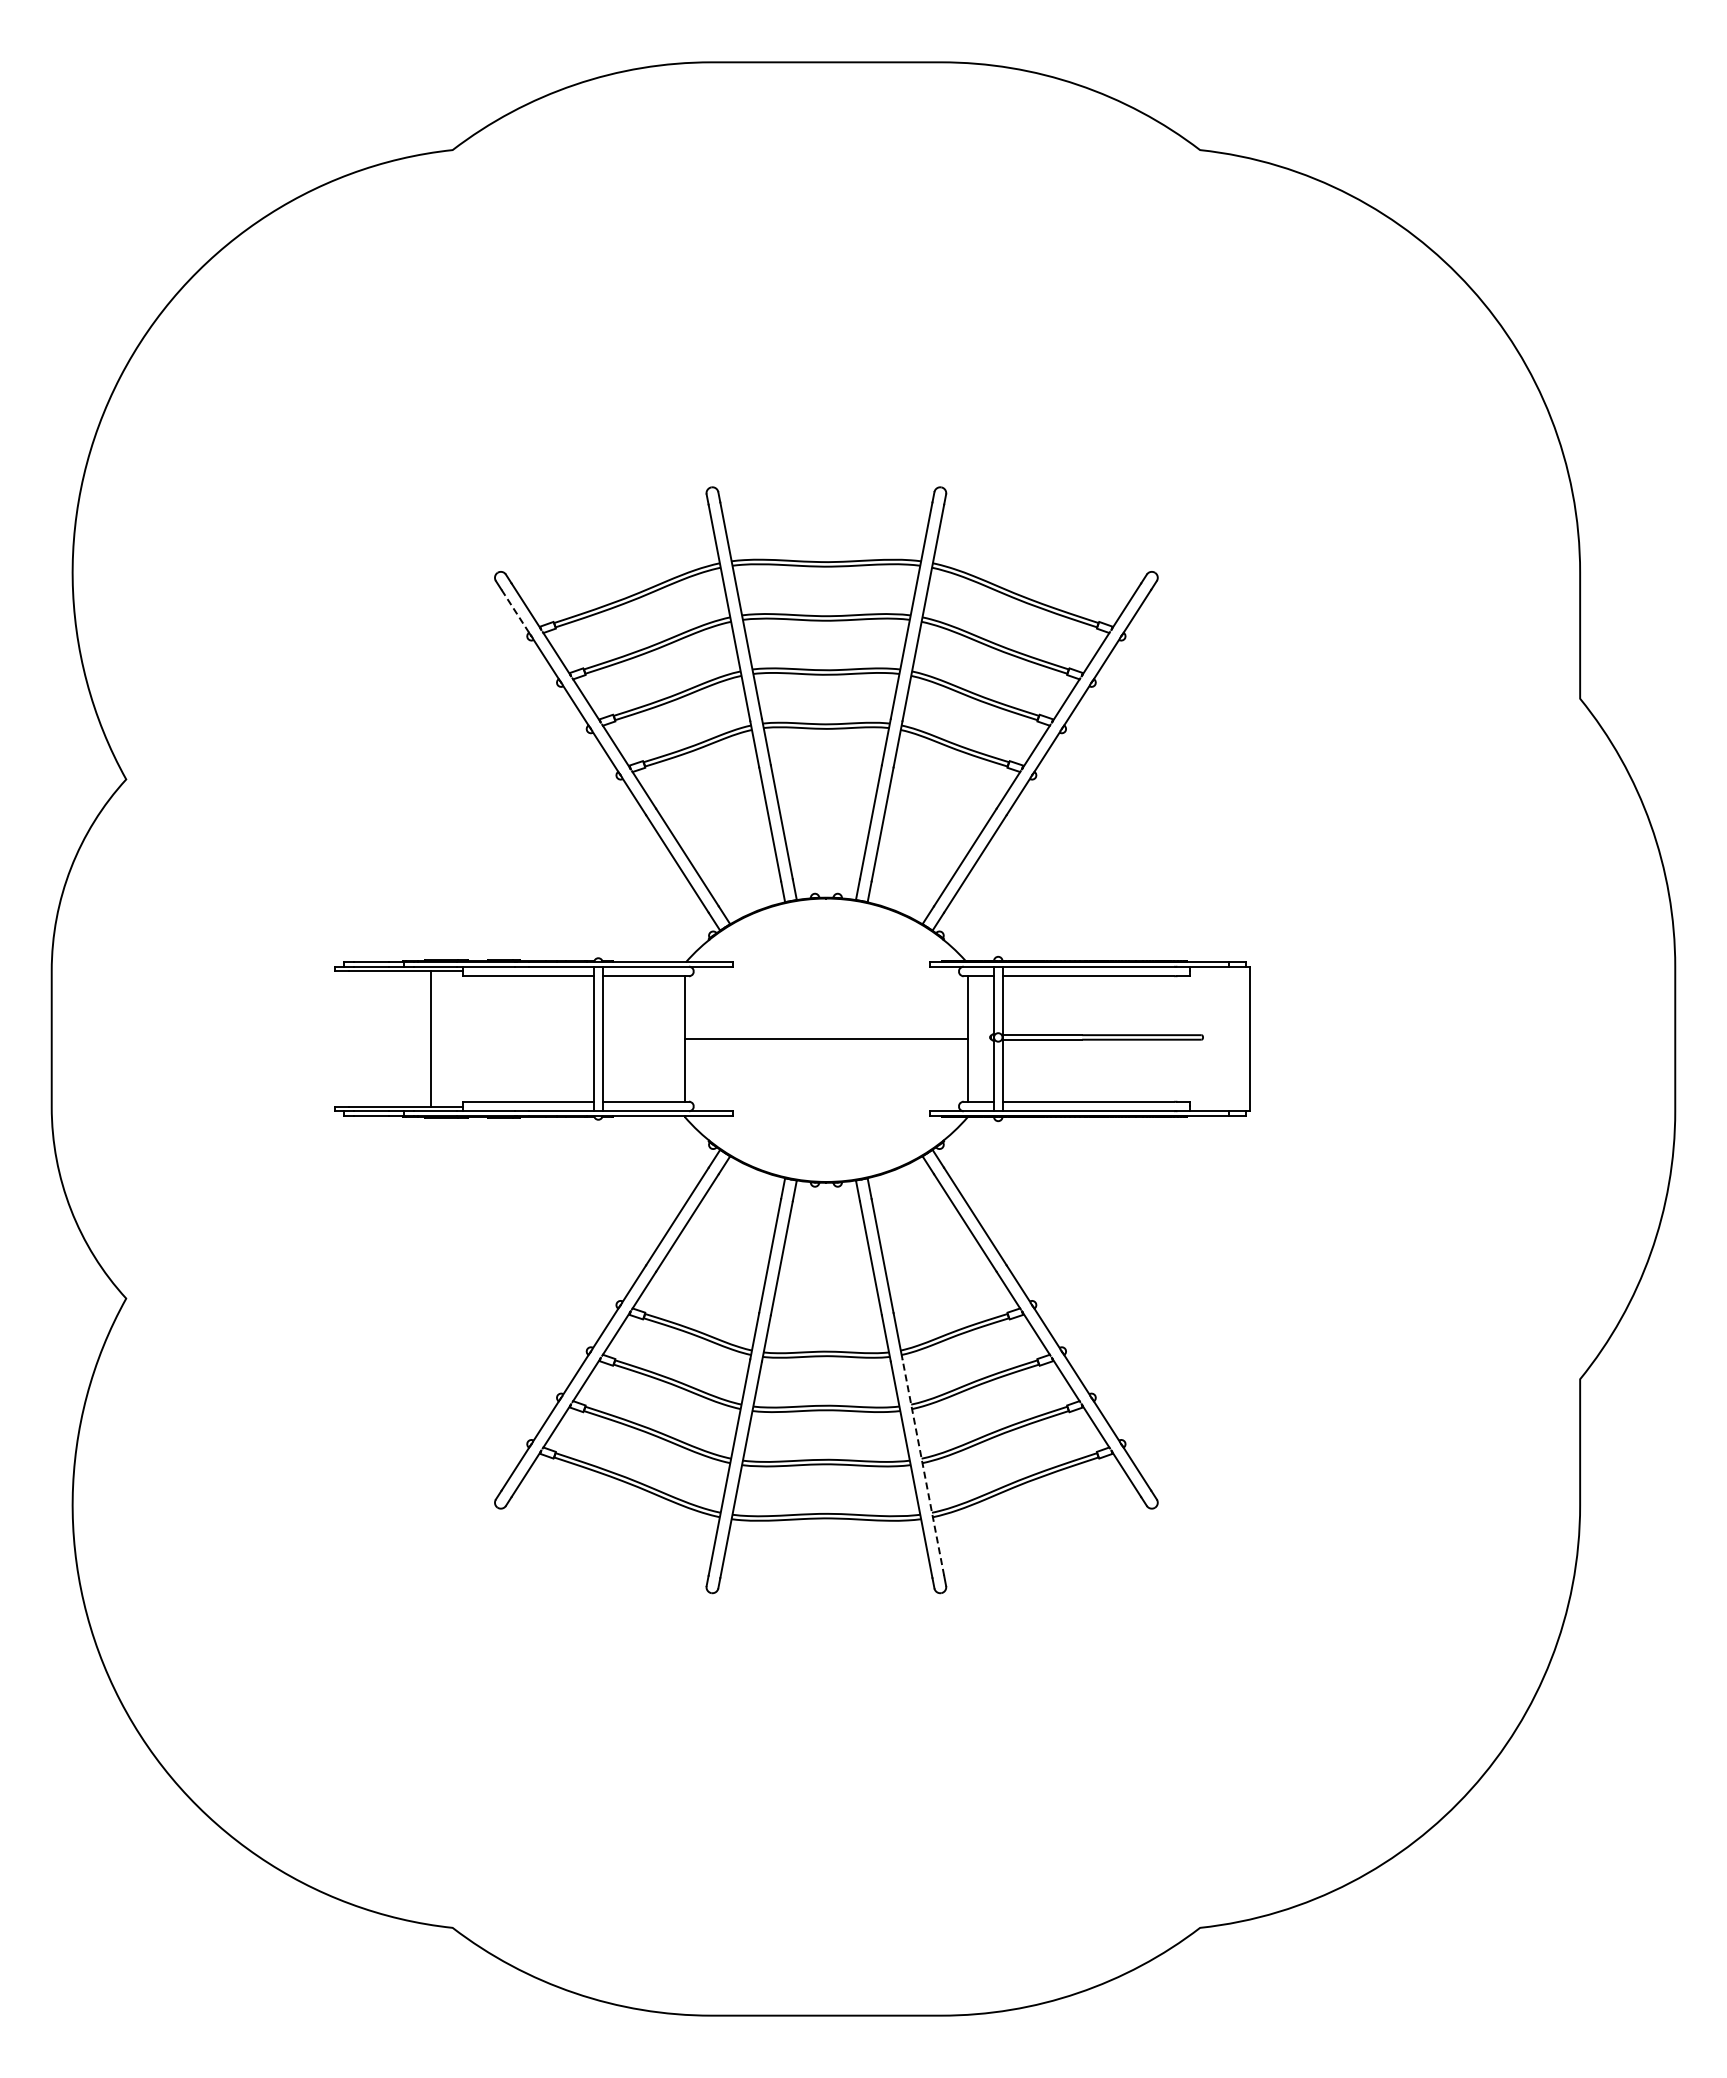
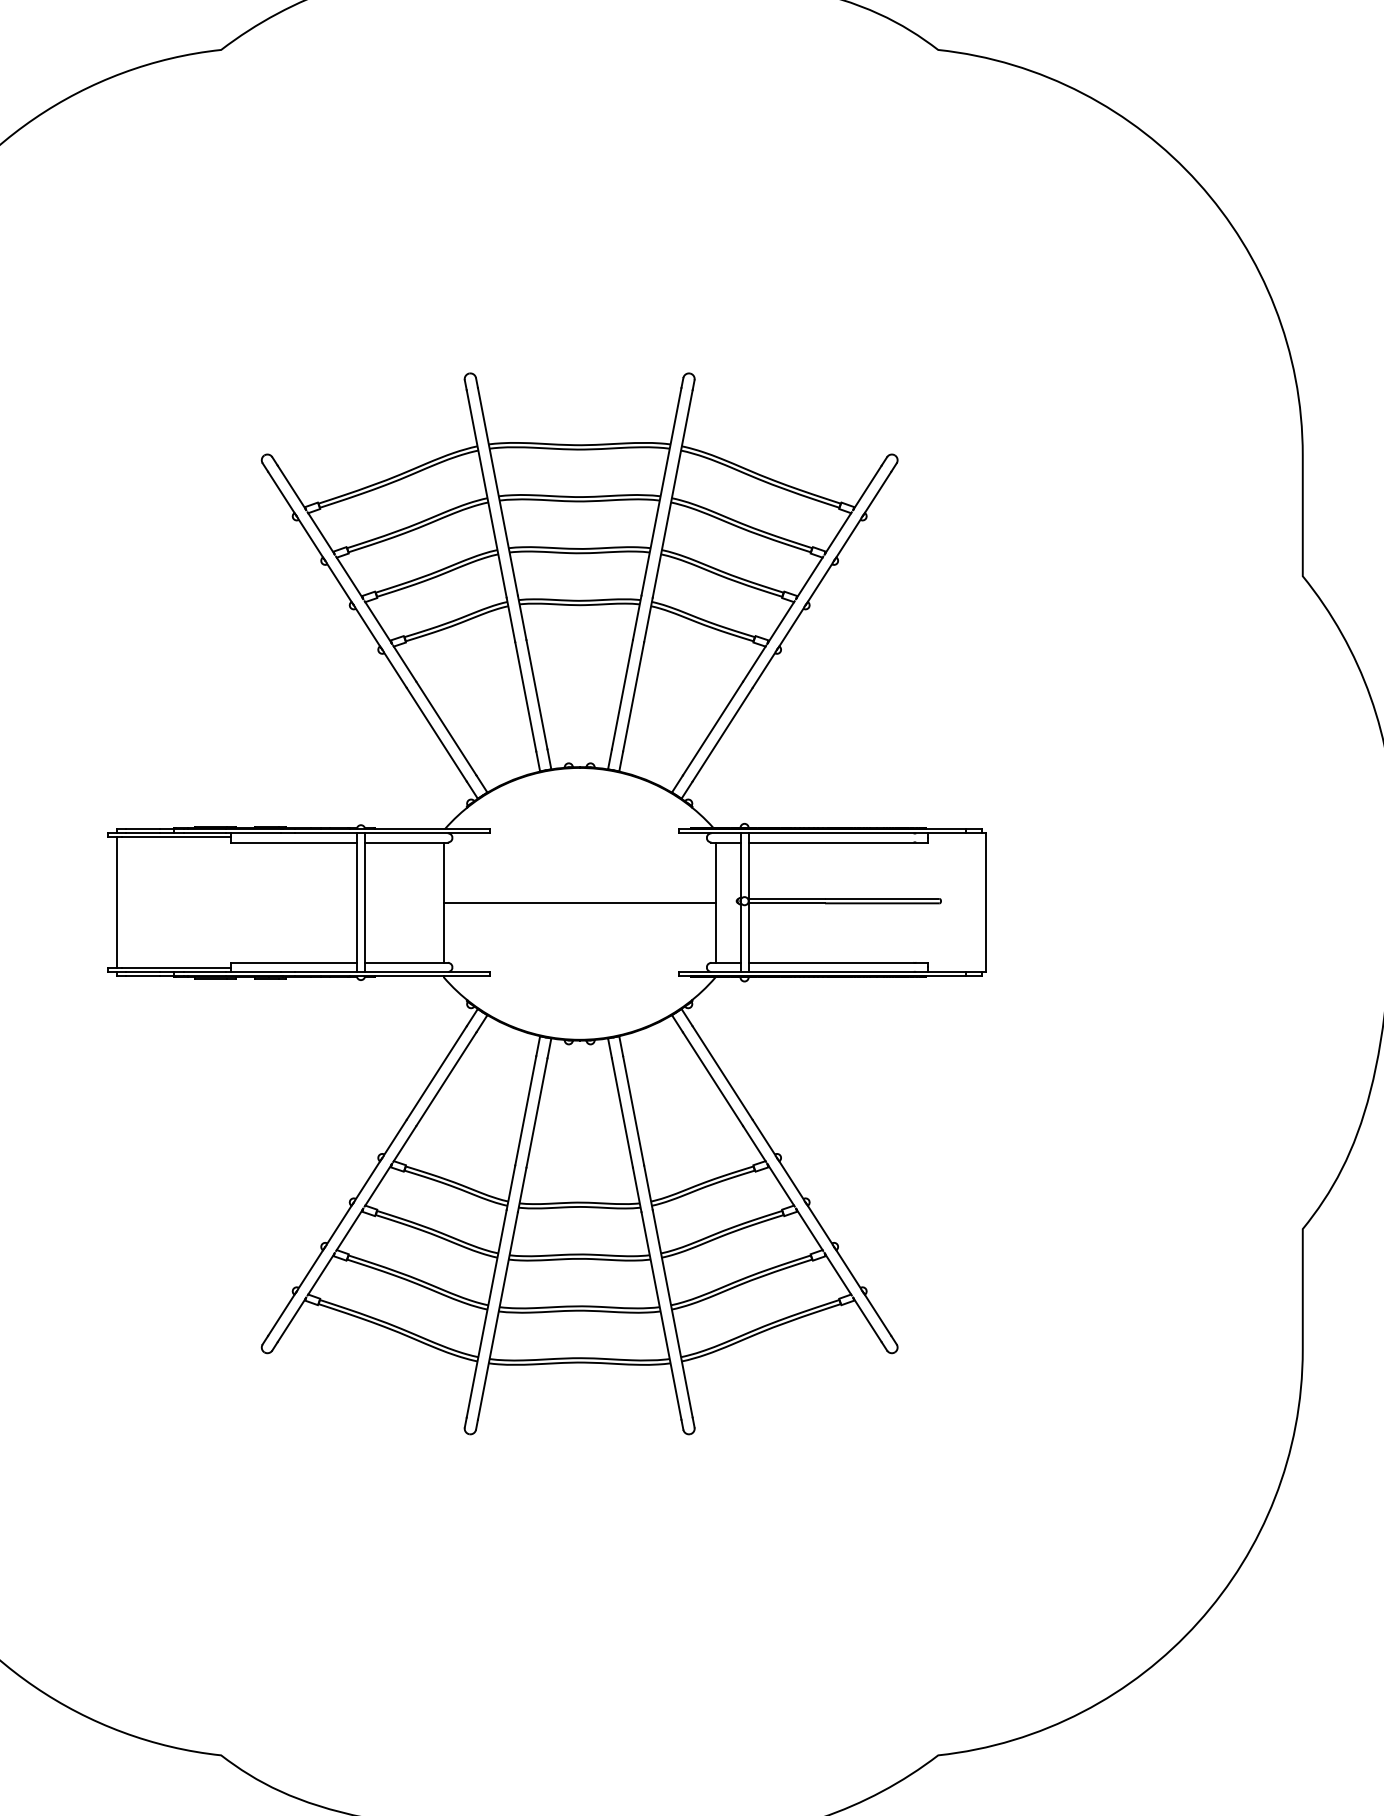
line: (516, 612) -> (282, 493), dashed -> solid
line: (431, 1038) -> (117, 902), moved
line: (923, 1467) -> (672, 1313), dashed -> solid

